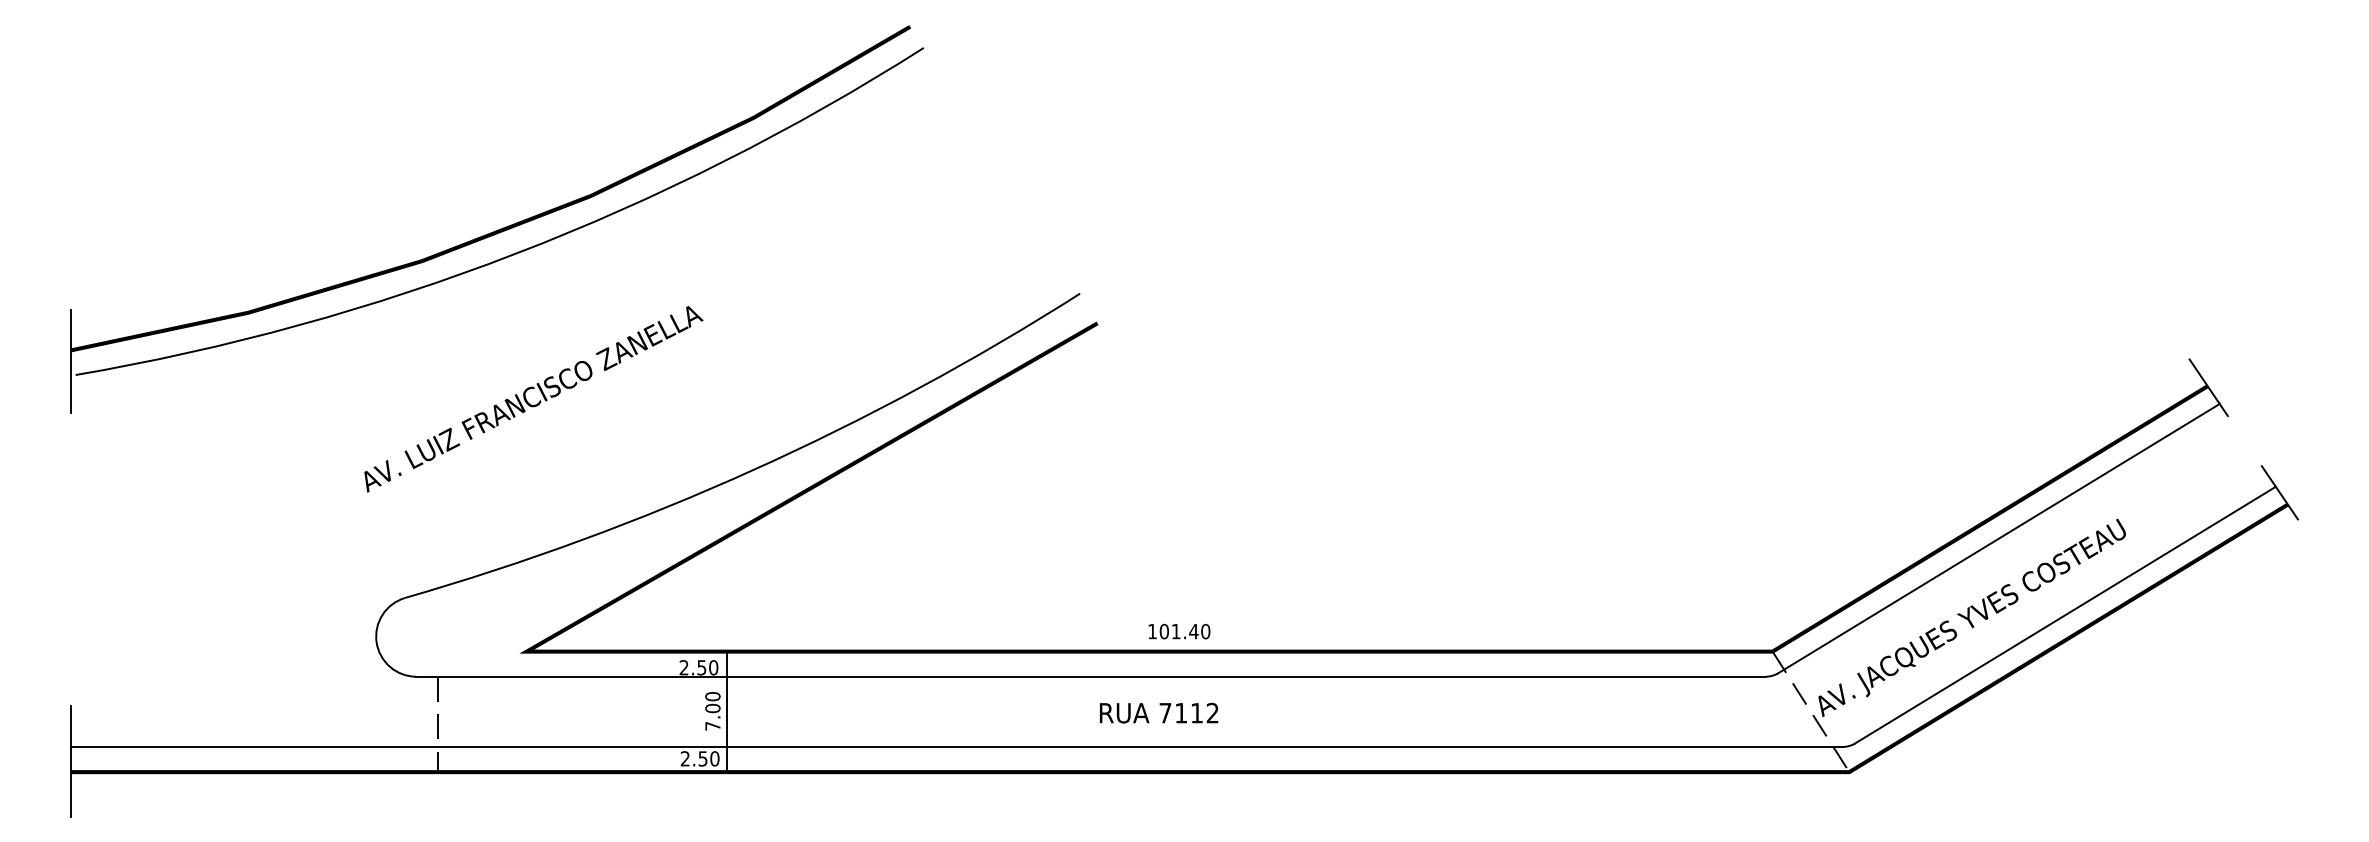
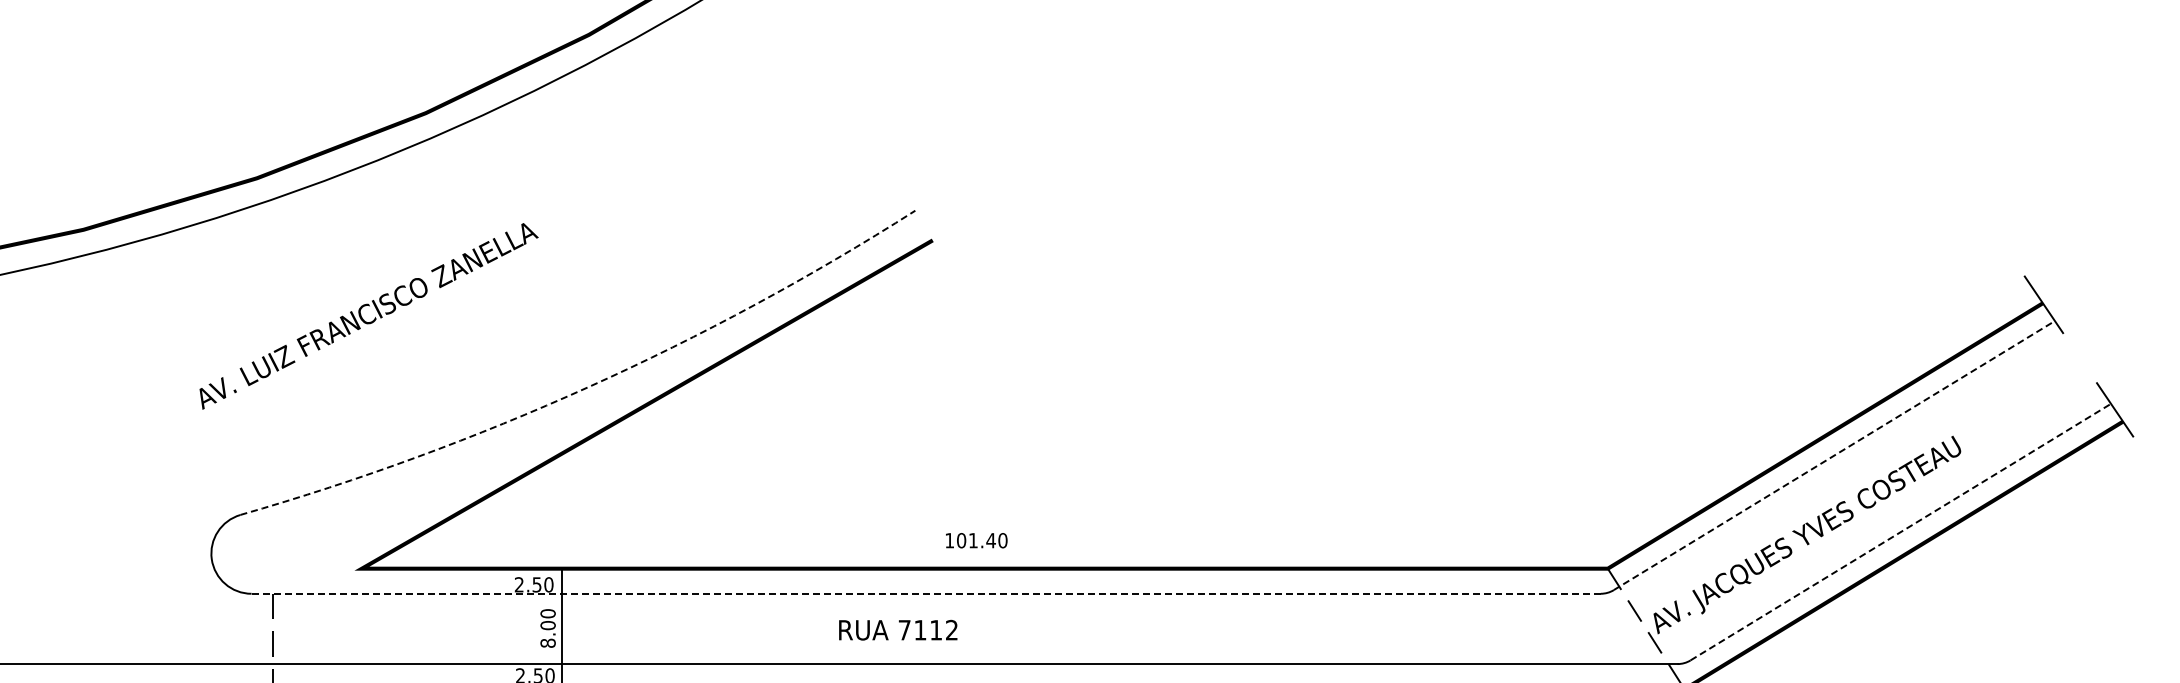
arc: (753, 469) -> (588, 386), solid -> dashed
line: (1999, 538) -> (1834, 455), solid -> dashed
line: (2066, 614) -> (1901, 531), solid -> dashed
text: (1179, 631) -> (976, 540), moved
line: (1090, 676) -> (925, 593), solid -> dashed
text: (1159, 712) -> (898, 629), moved
text: (712, 725) -> (547, 642), 7.00 -> 8.00

